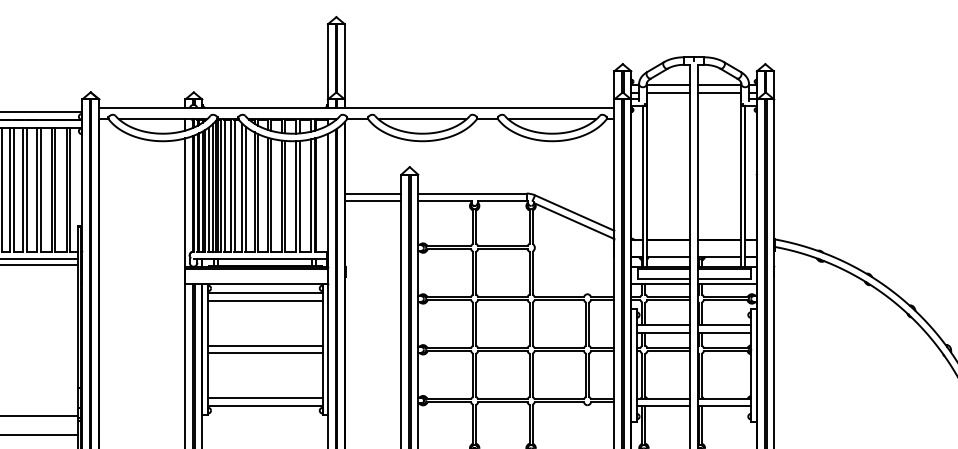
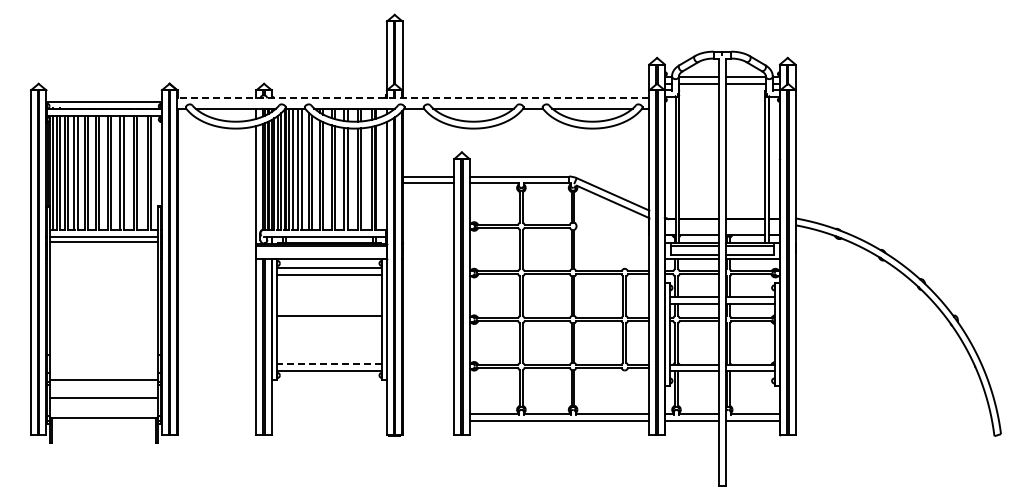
line: (356, 108) -> (413, 98), solid -> dashed
line: (265, 352) -> (329, 322), removed
line: (265, 398) -> (329, 364), solid -> dashed

